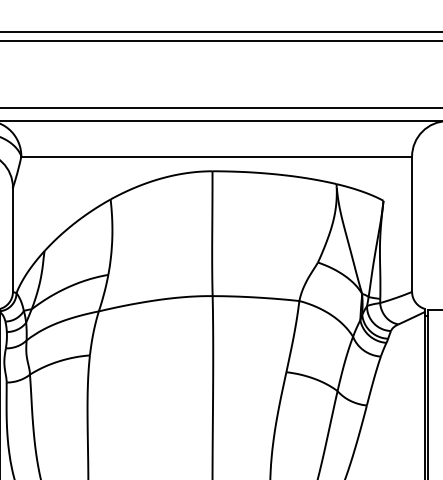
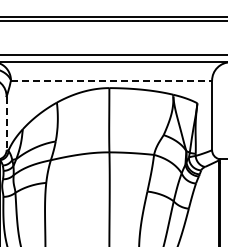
line: (216, 156) -> (111, 80), solid -> dashed
line: (12, 240) -> (6, 123), solid -> dashed

